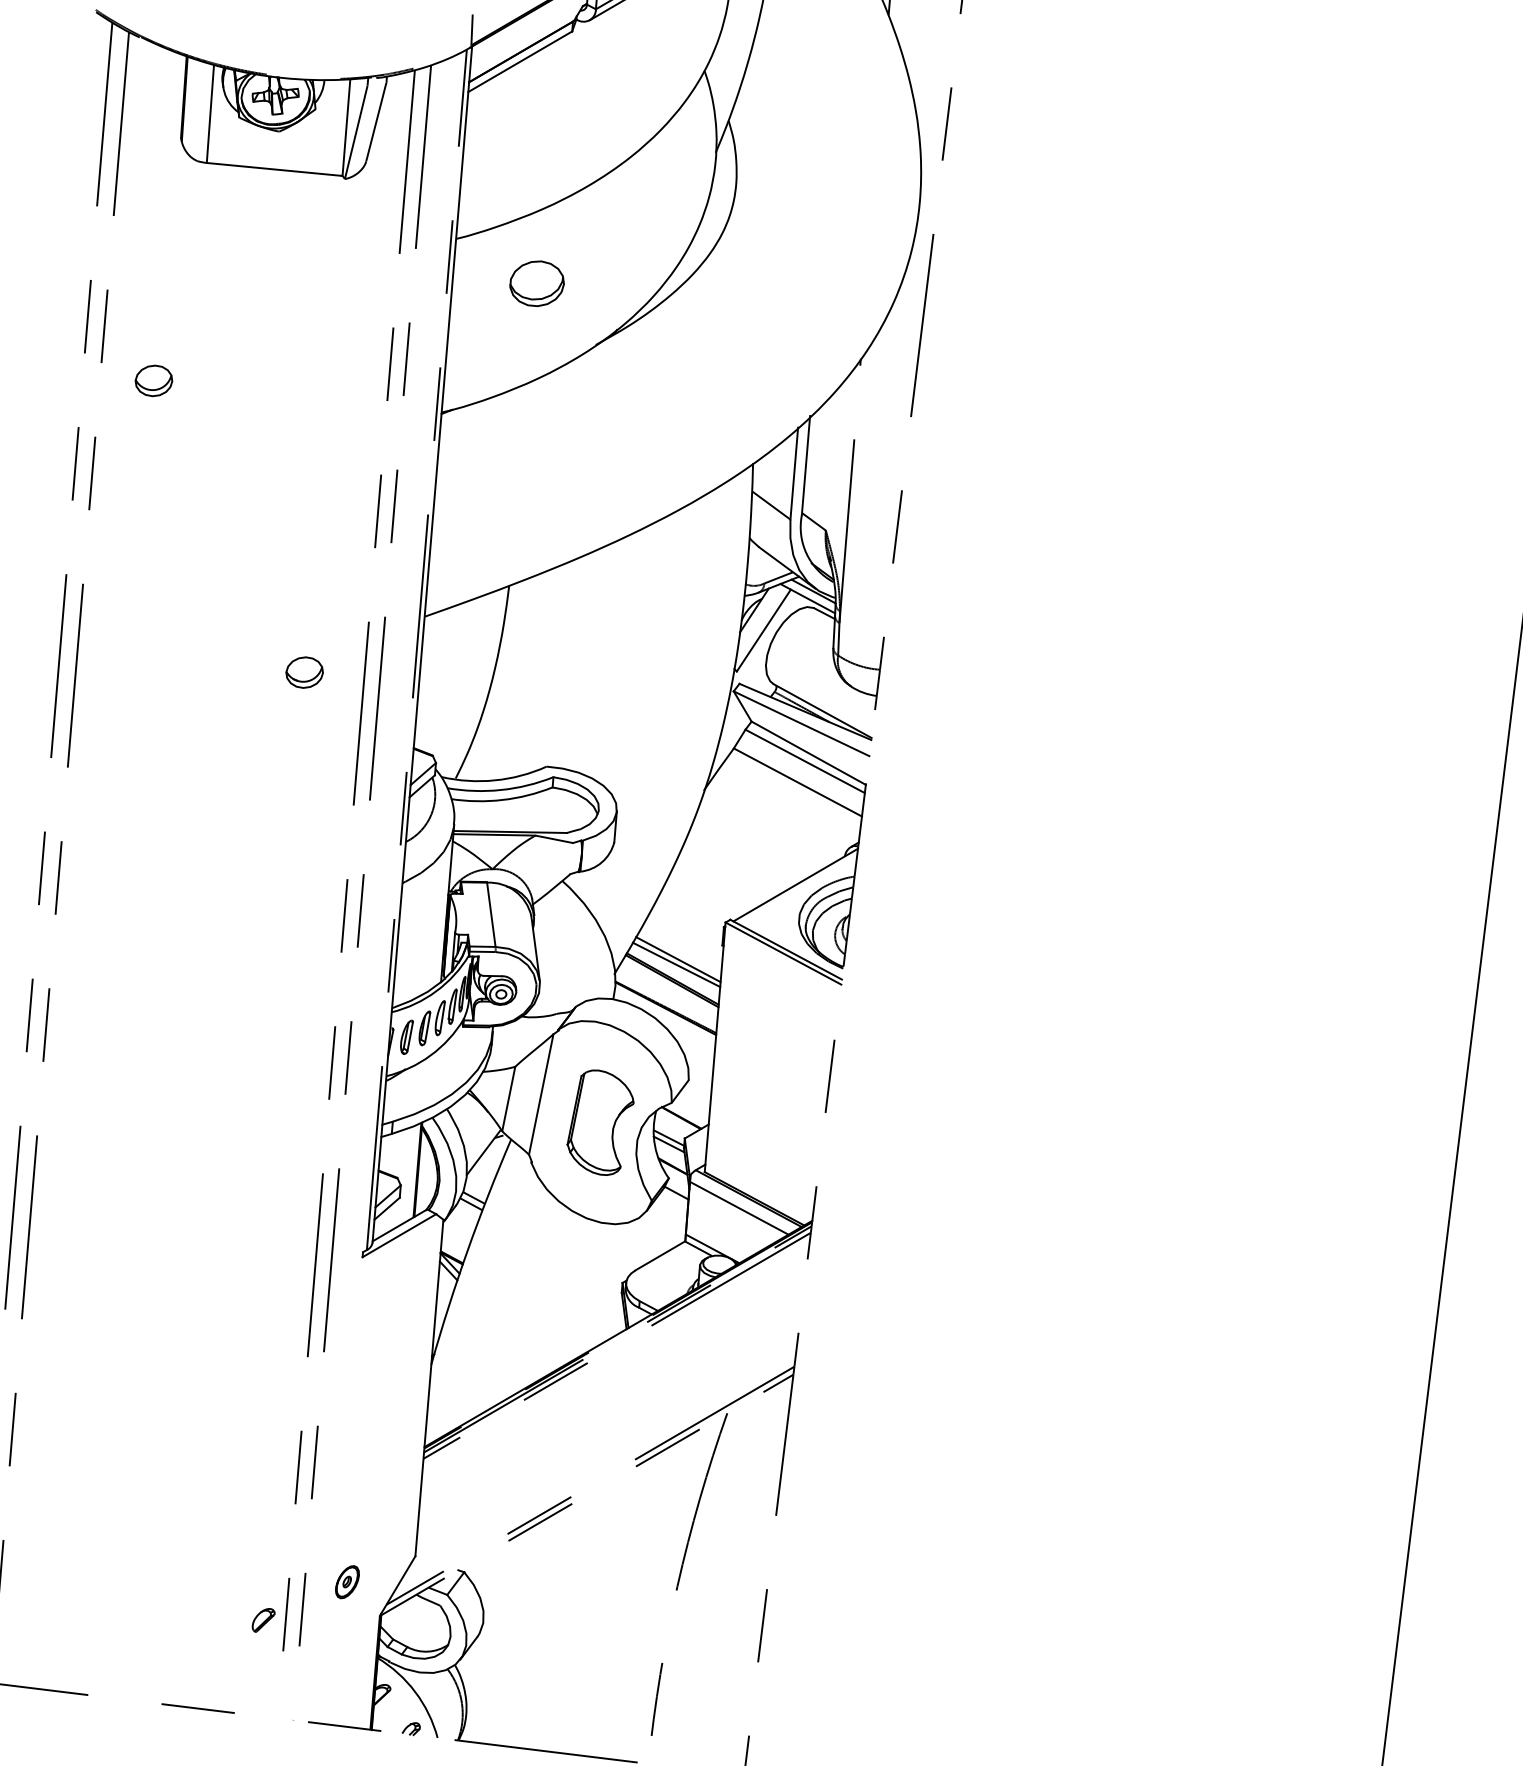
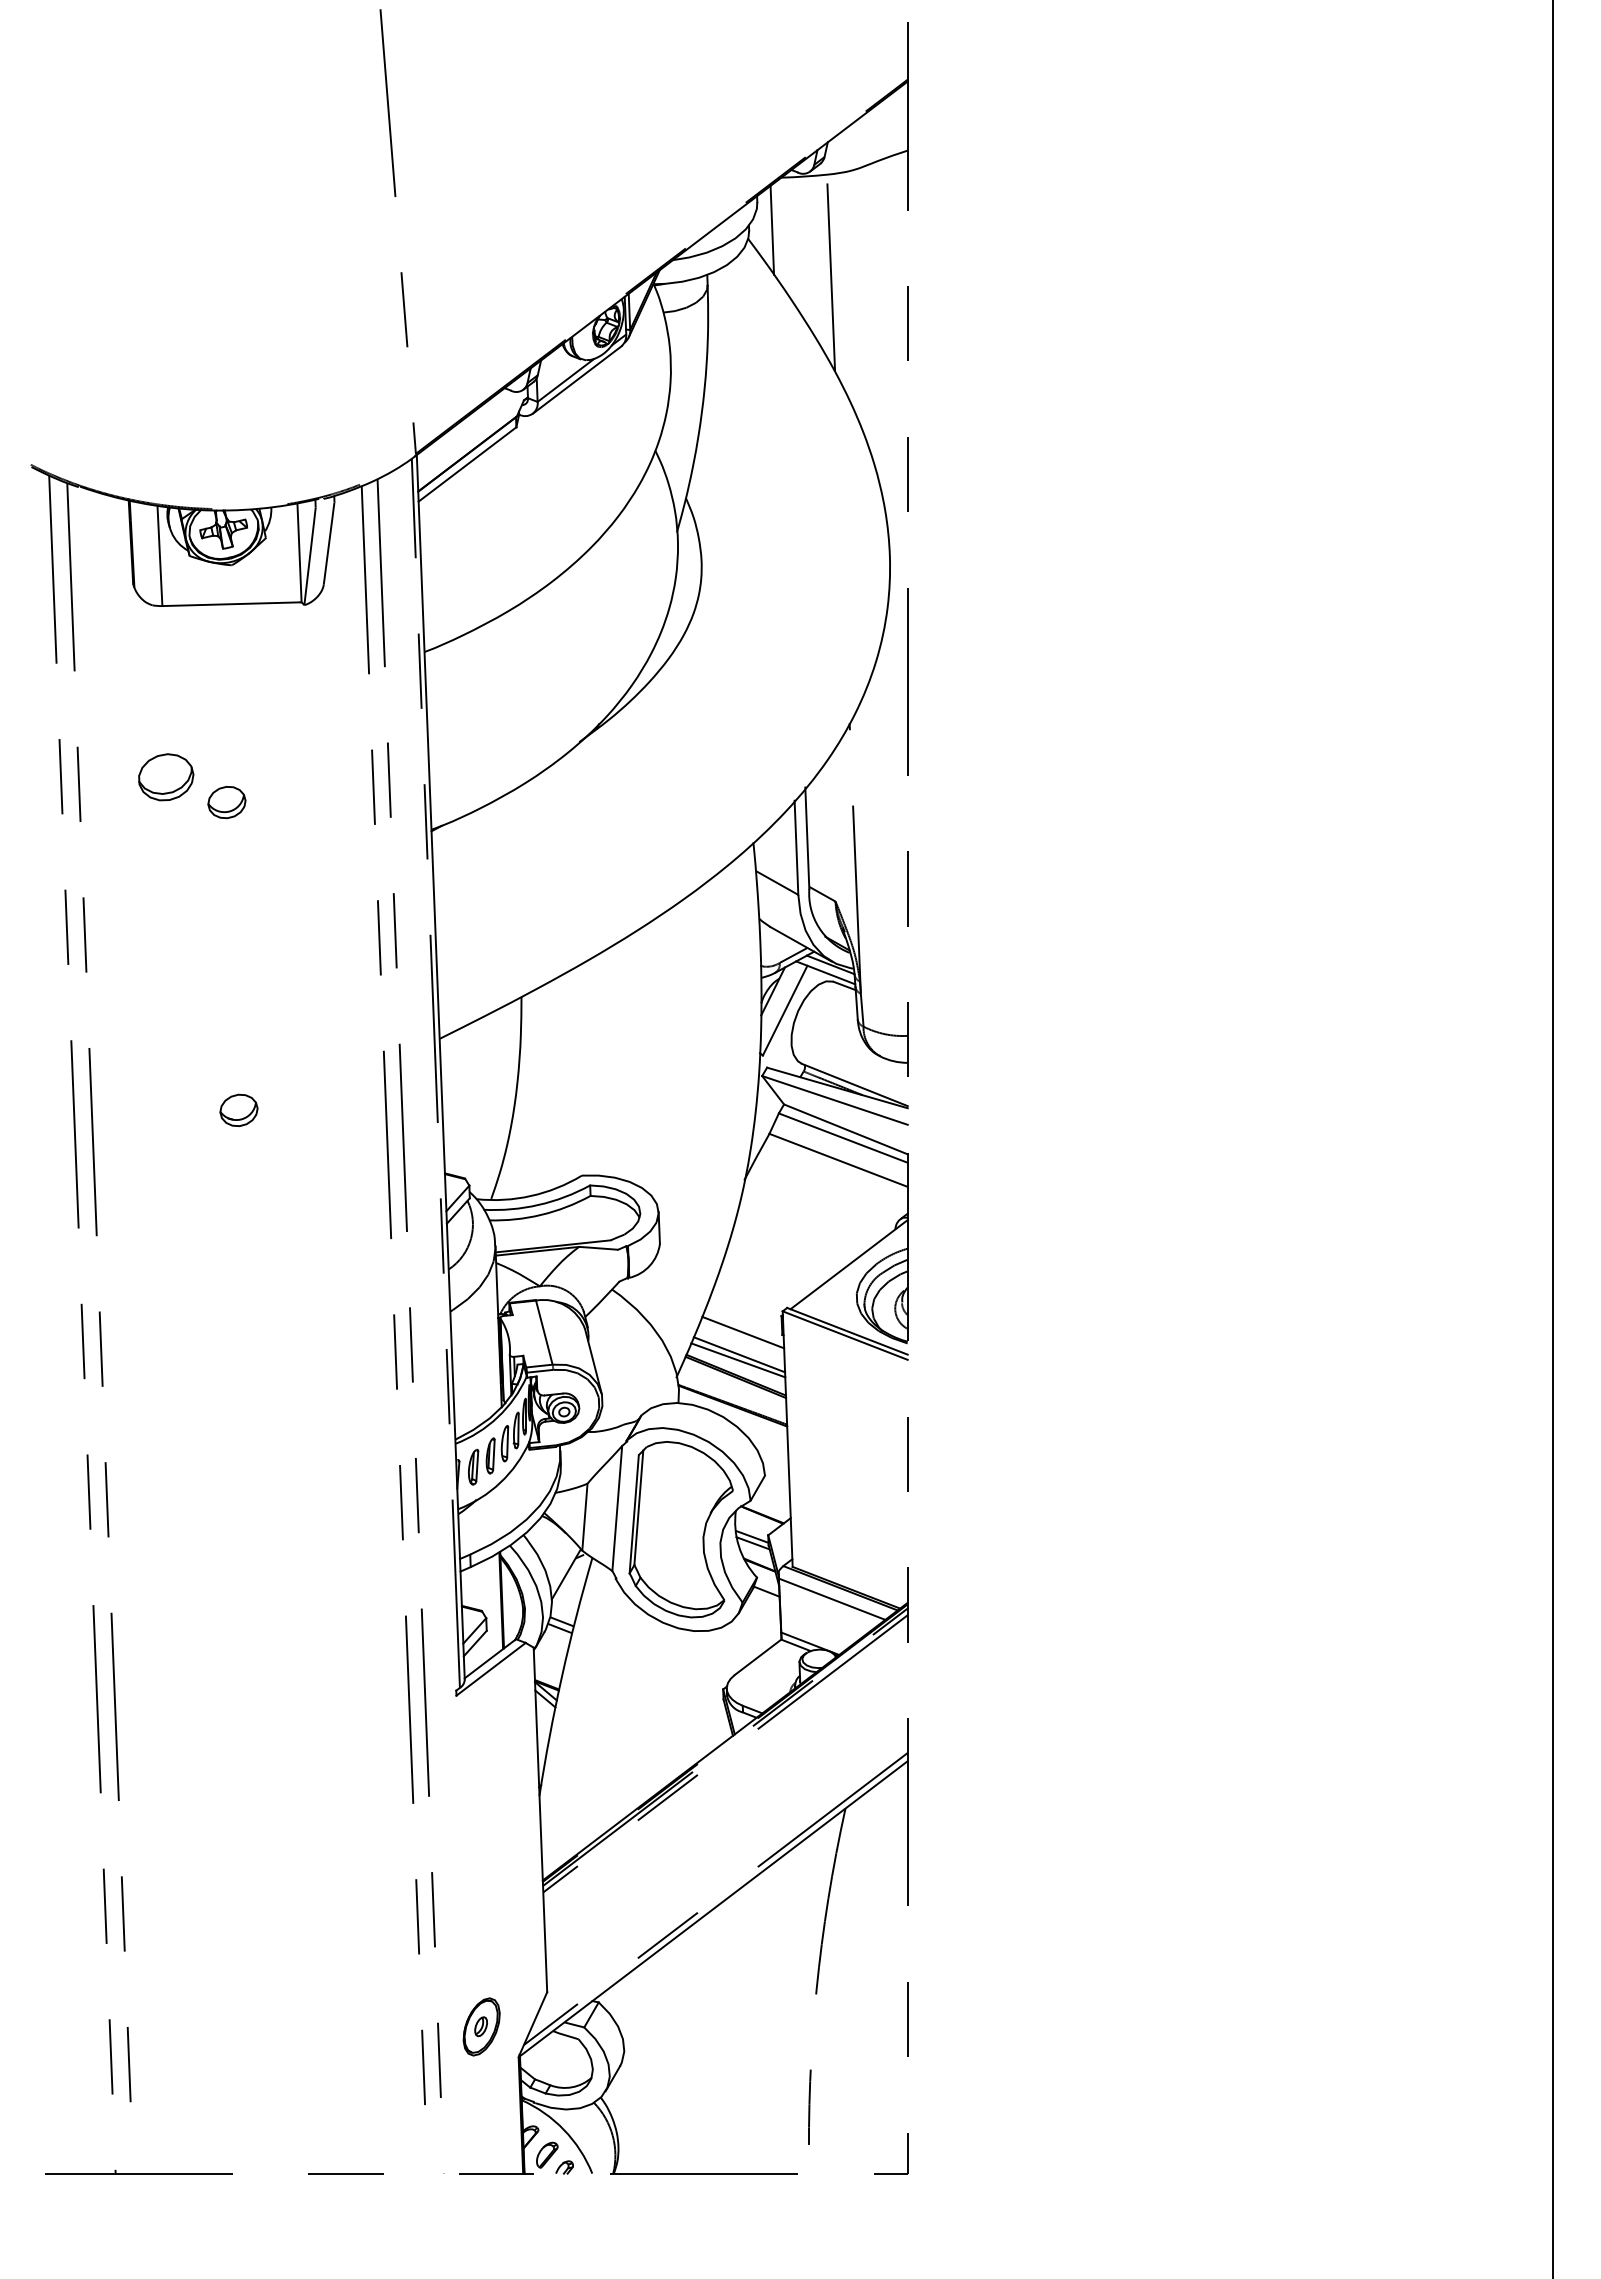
part: (537, 283) -> (166, 777), moved
part: (153, 380) -> (226, 802), moved
part: (304, 671) -> (238, 1109), moved
line: (684, 938) -> (743, 1332), added
part: (600, 1122) -> (680, 1529), size x1.67
line: (587, 1494) -> (713, 1908), dashed -> solid
part: (347, 1581) -> (481, 2026), size x1.67
part: (263, 1619) -> (547, 2154), moved

